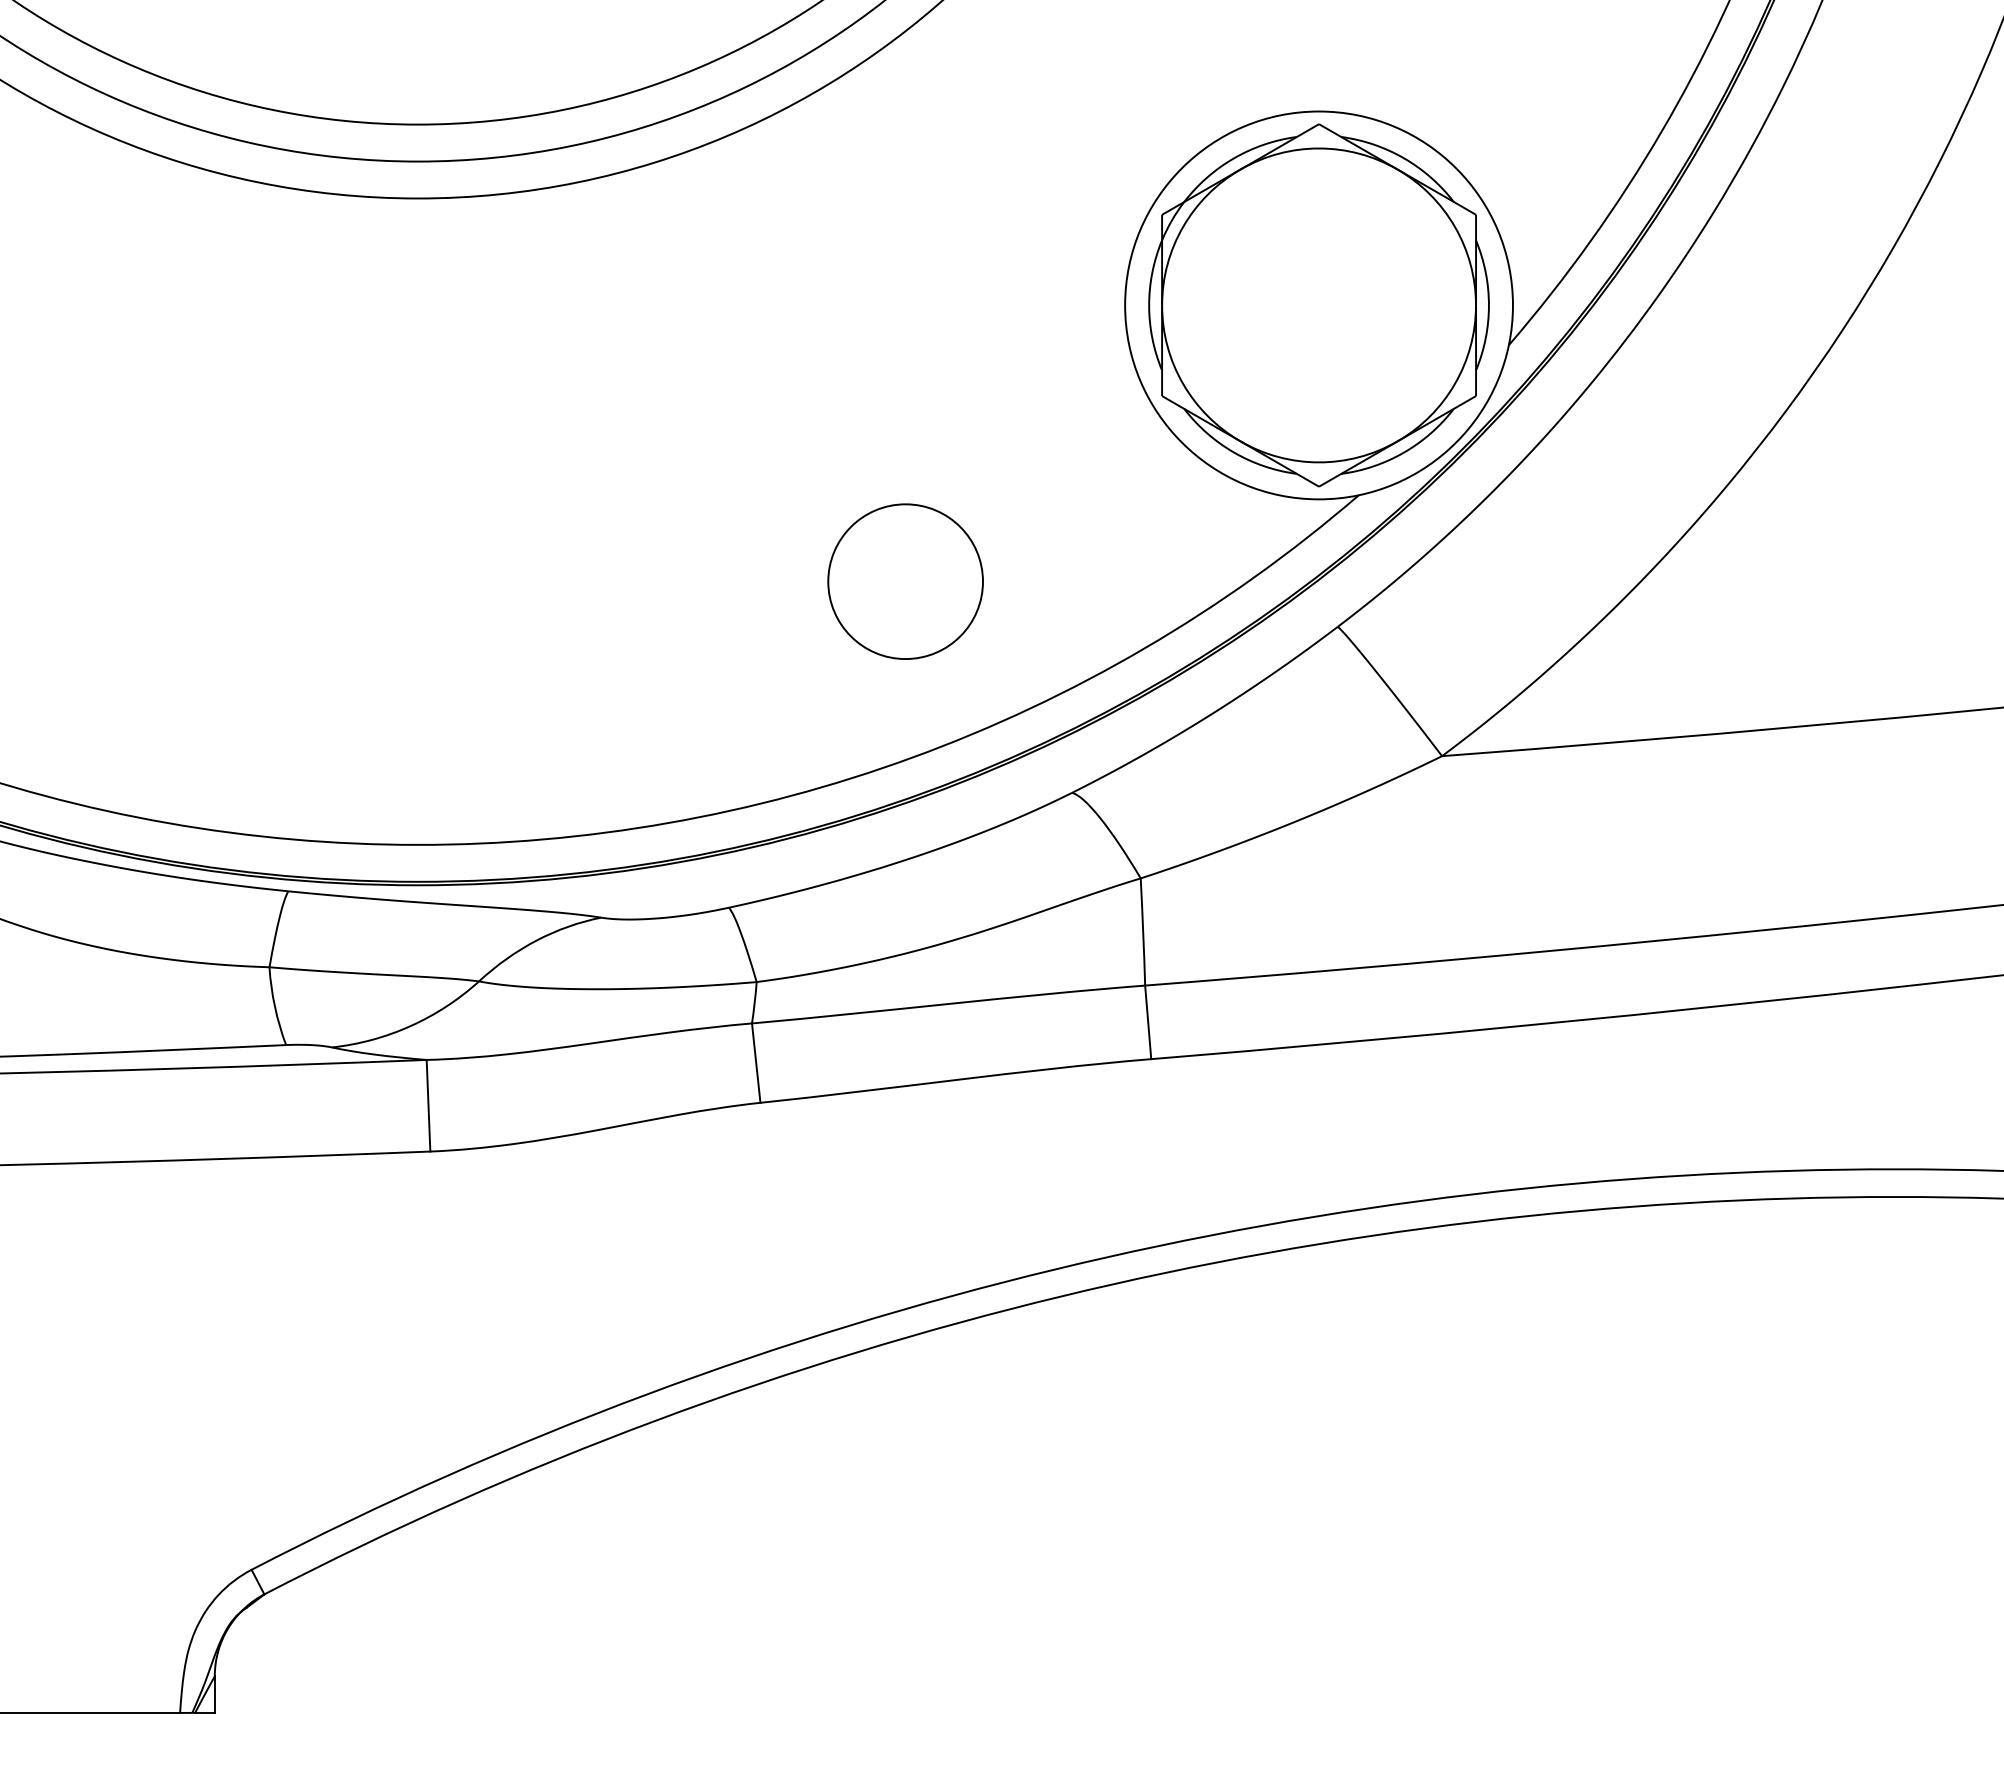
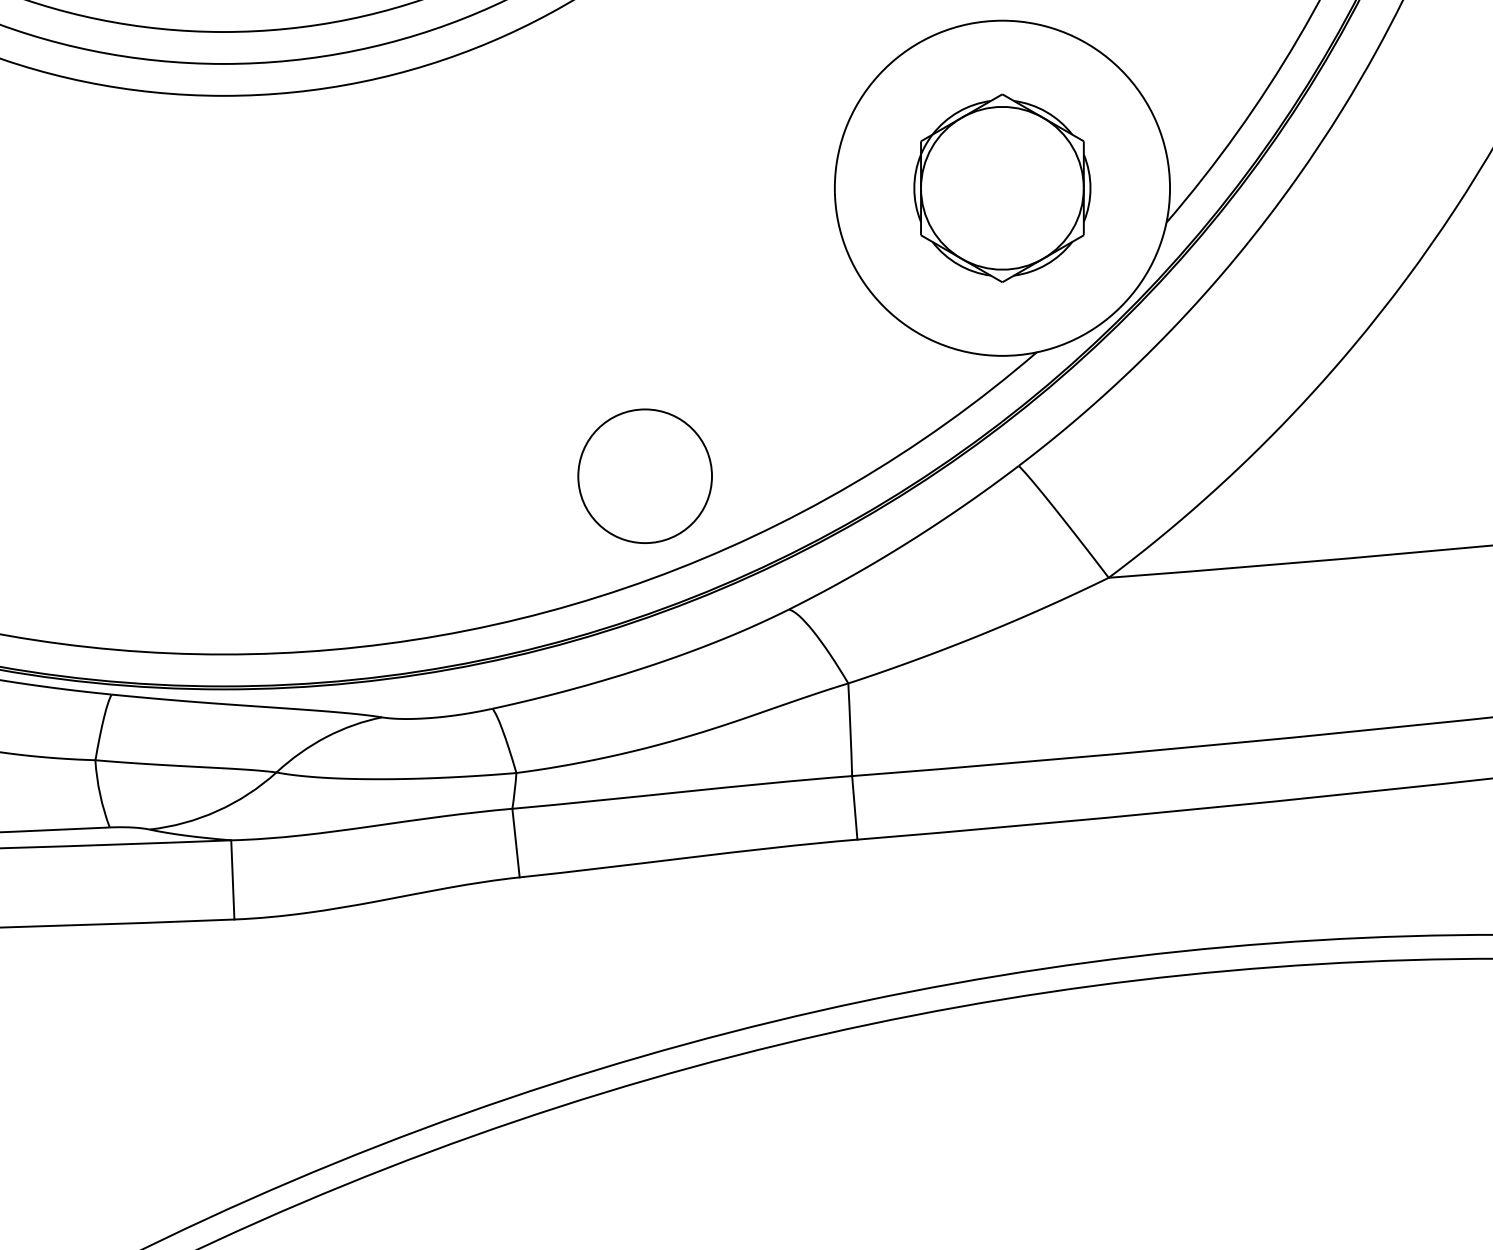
part: (1318, 305) -> (1001, 188), size x0.6
circle: (905, 581) -> (645, 476), moved

